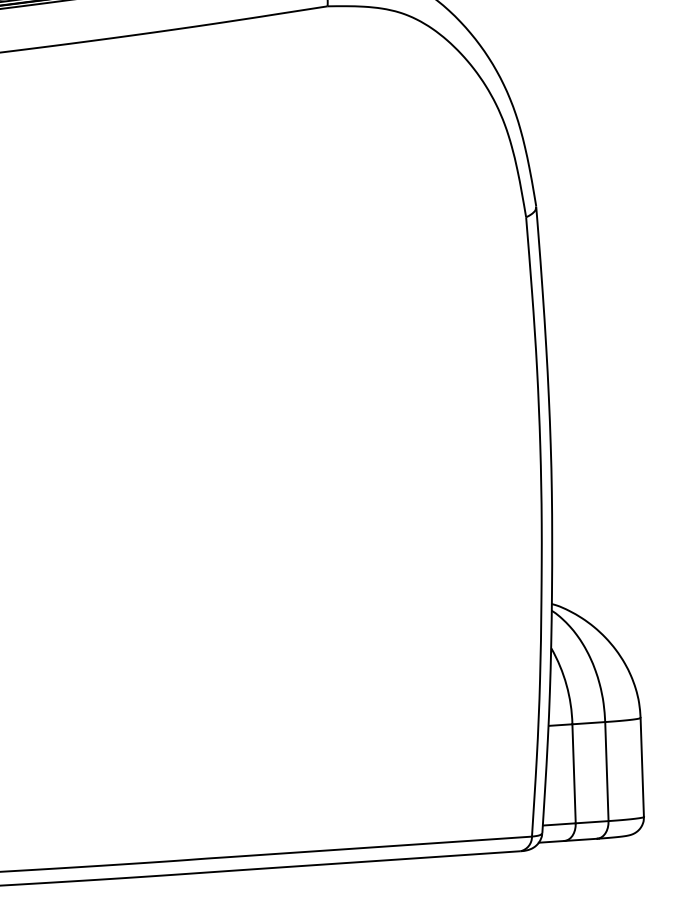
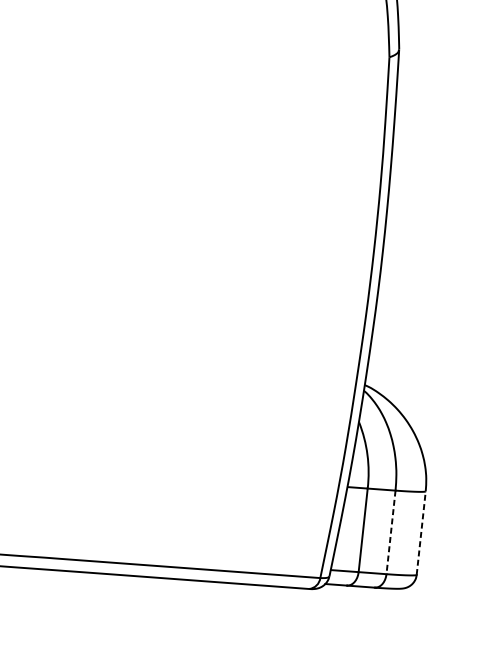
line: (642, 767) -> (421, 533), solid -> dashed
line: (606, 771) -> (390, 532), solid -> dashed

